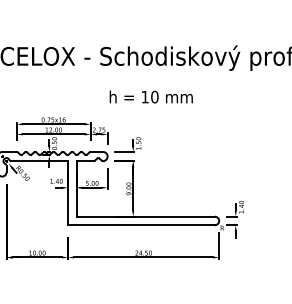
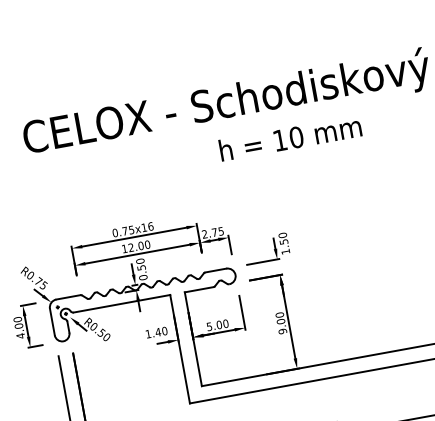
text: (150, 96) -> (288, 137), moved

